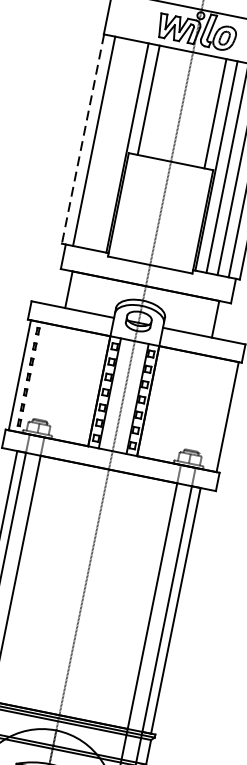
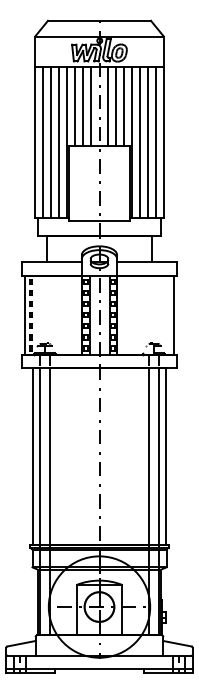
line: (159, 102) -> (83, 106), added
line: (171, 104) -> (91, 106), added
line: (193, 108) -> (107, 106), added
line: (204, 111) -> (115, 106), added
line: (83, 140) -> (35, 143), dashed -> solid
line: (105, 143) -> (51, 142), added
line: (116, 145) -> (59, 142), added

